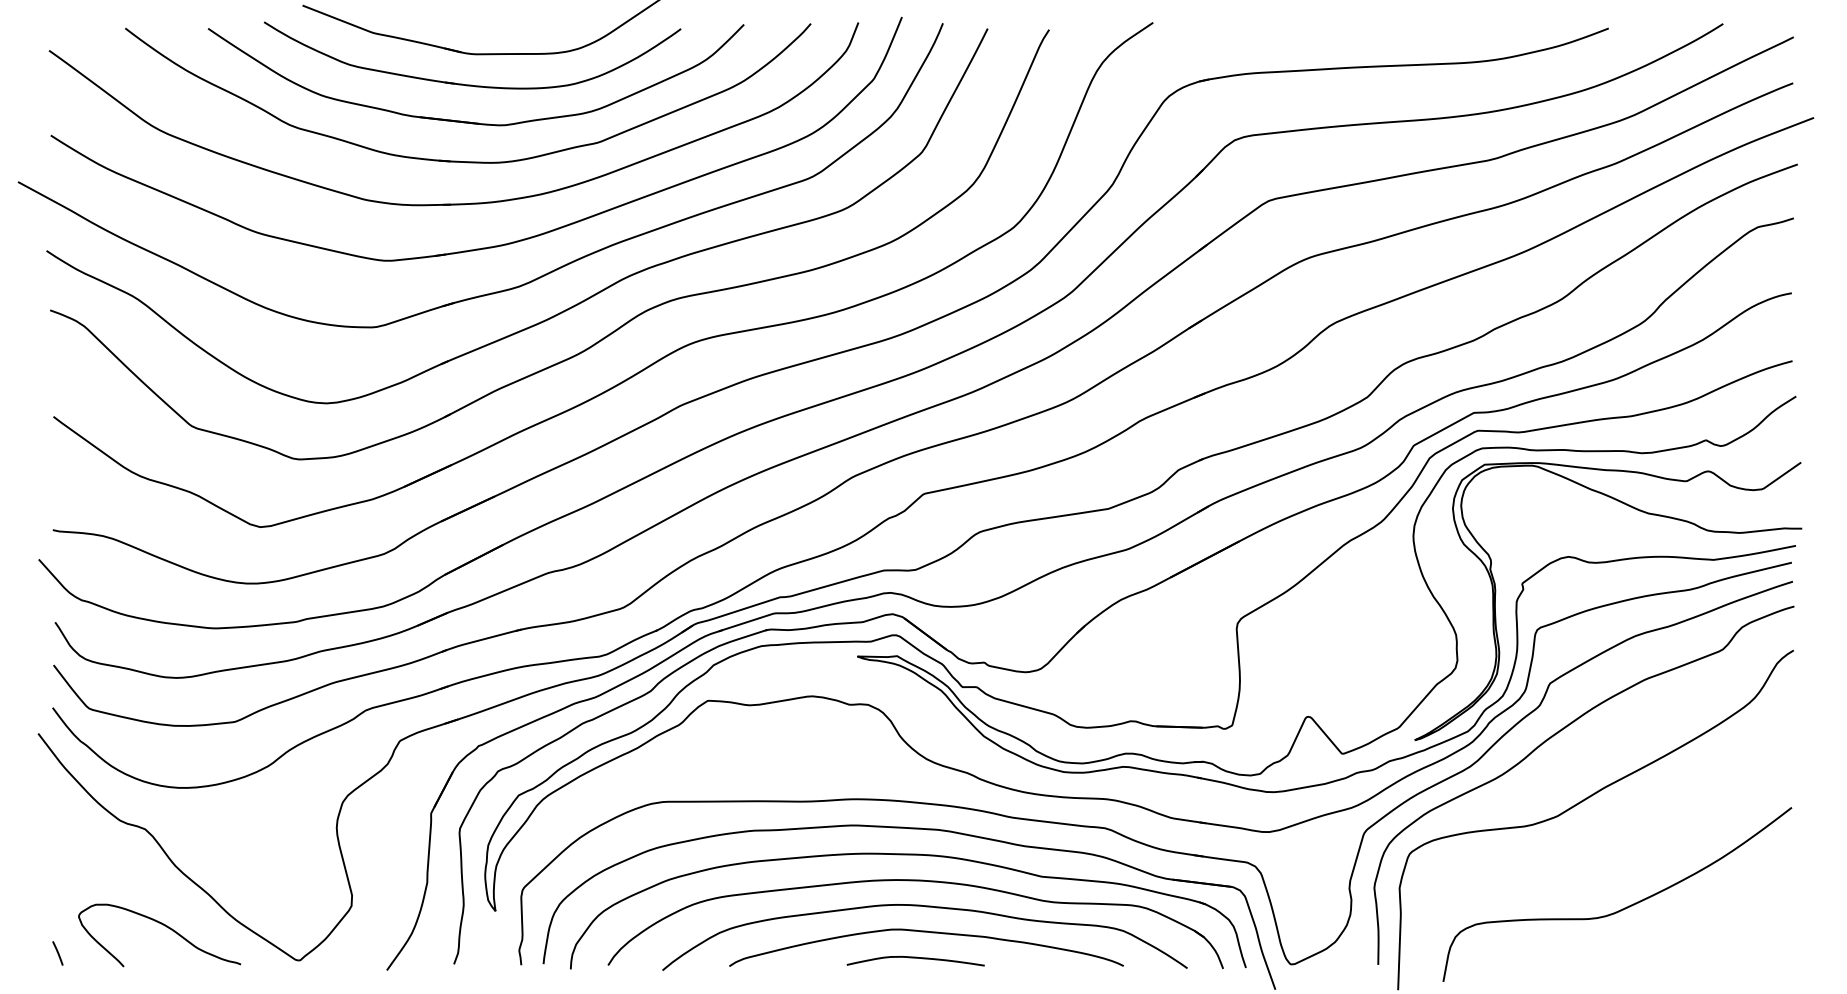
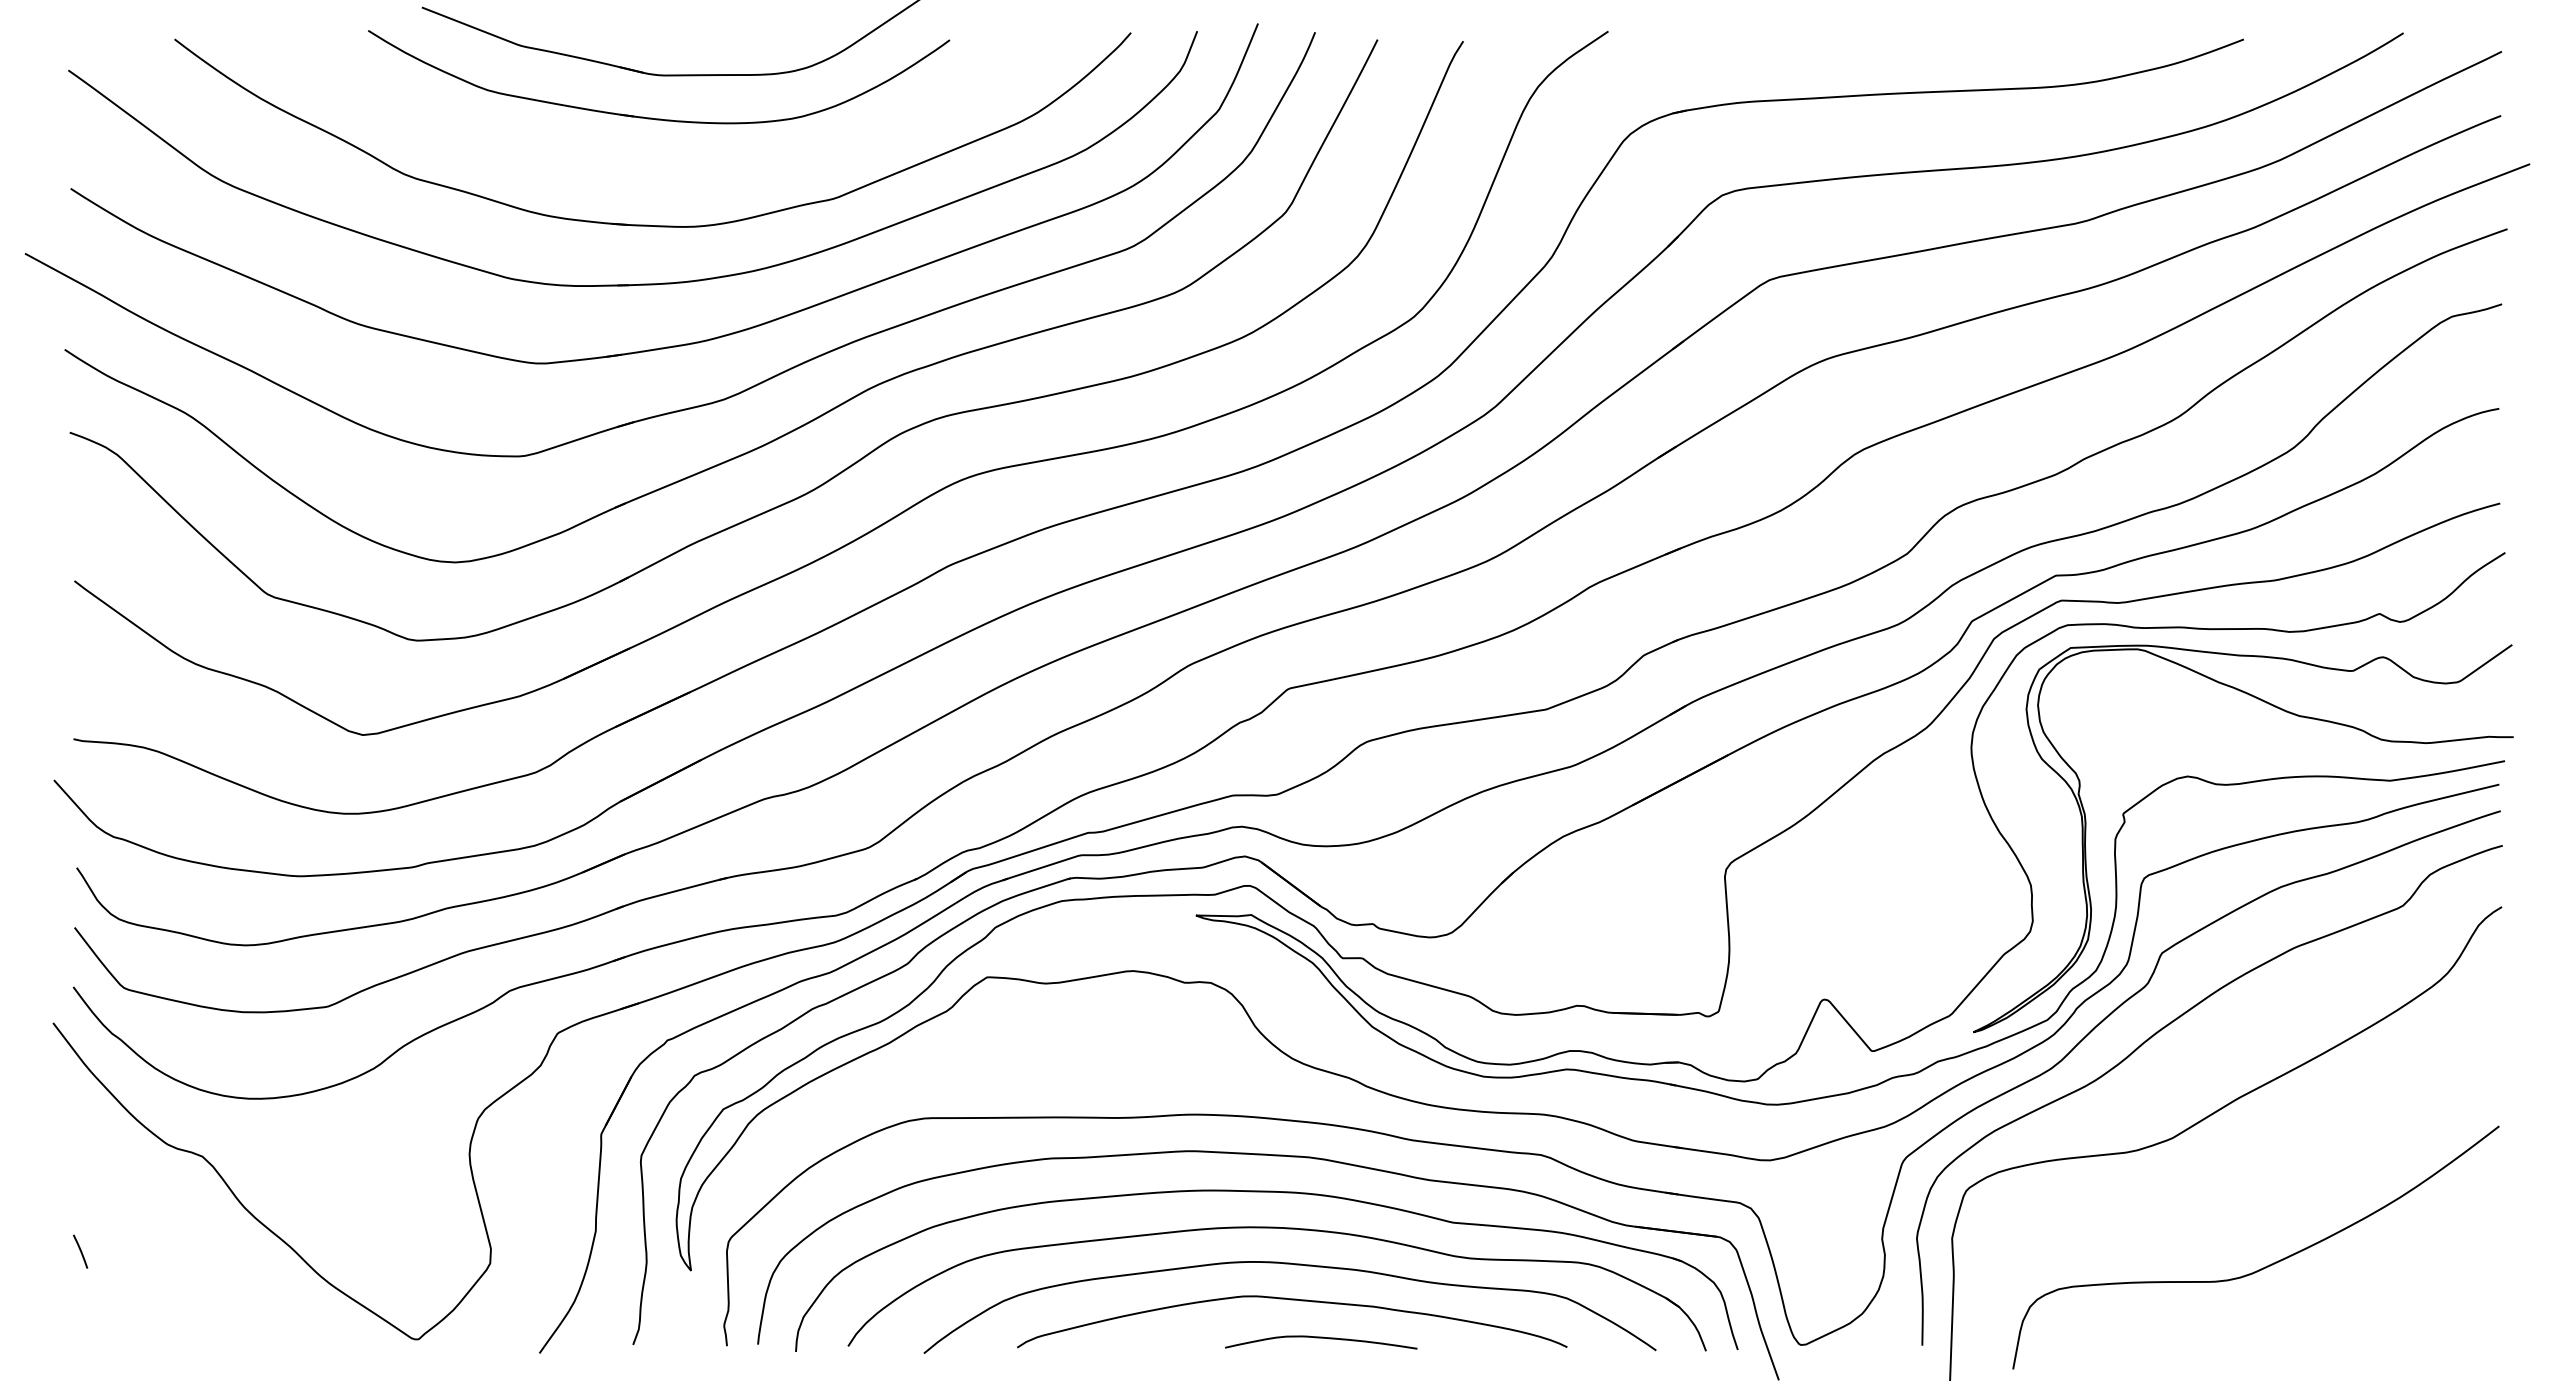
part: (467, 121) -> (652, 169), removed
curve: (164, 926) -> (229, 1291), removed
line: (57, 953) -> (80, 1251), moved
curve: (915, 958) -> (1321, 1338), moved

